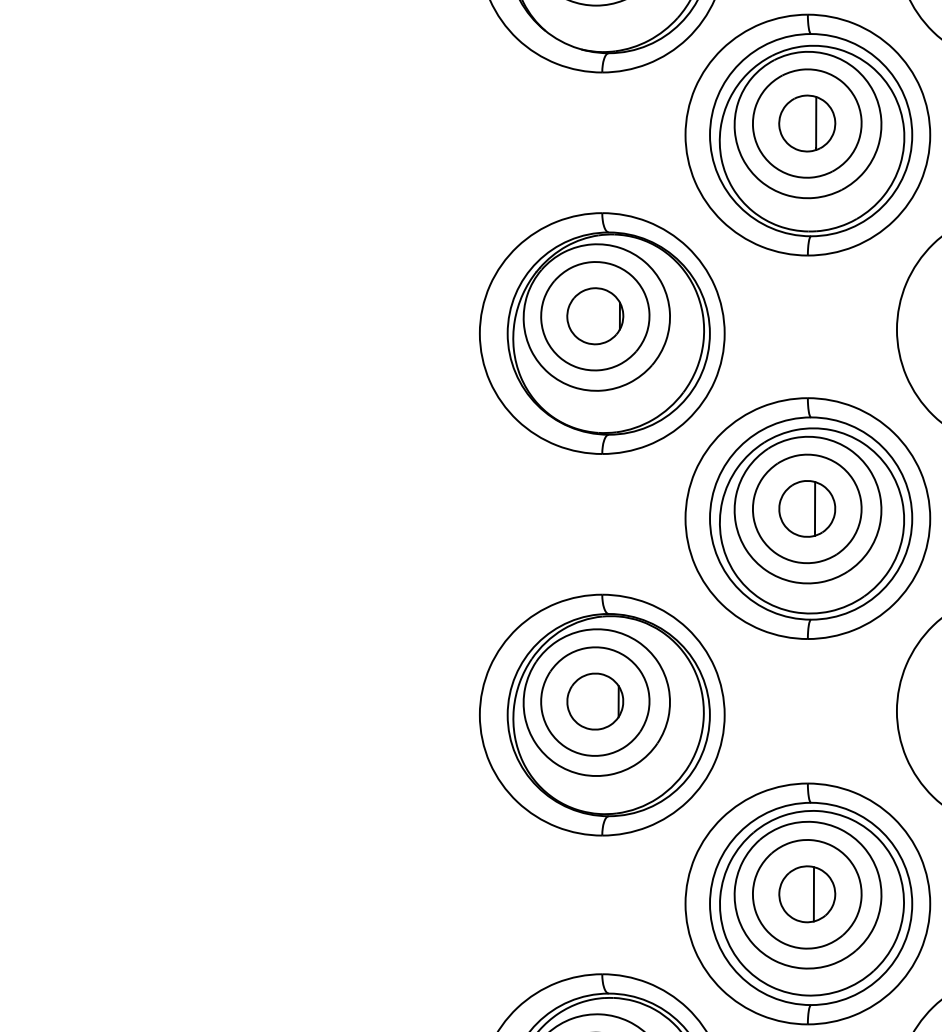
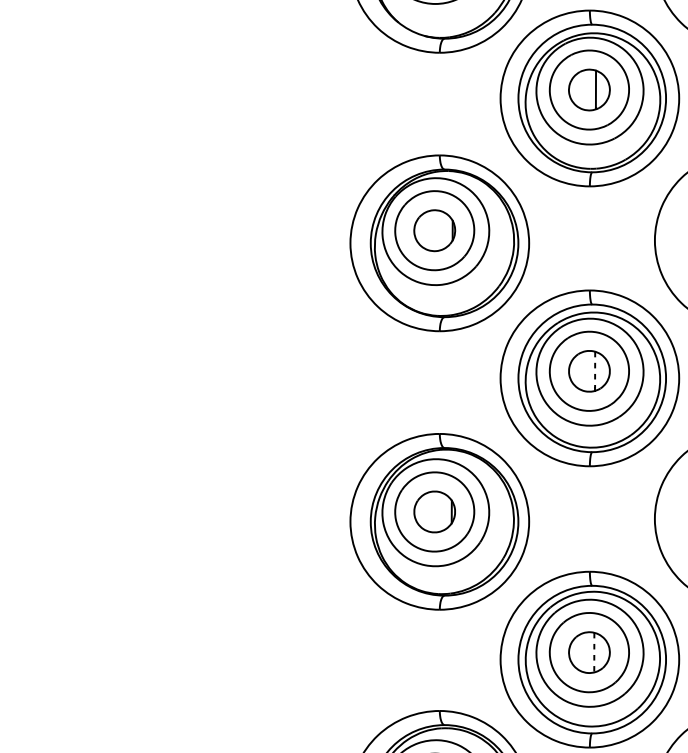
line: (815, 507) -> (595, 370), solid -> dashed
line: (813, 894) -> (593, 652), solid -> dashed

